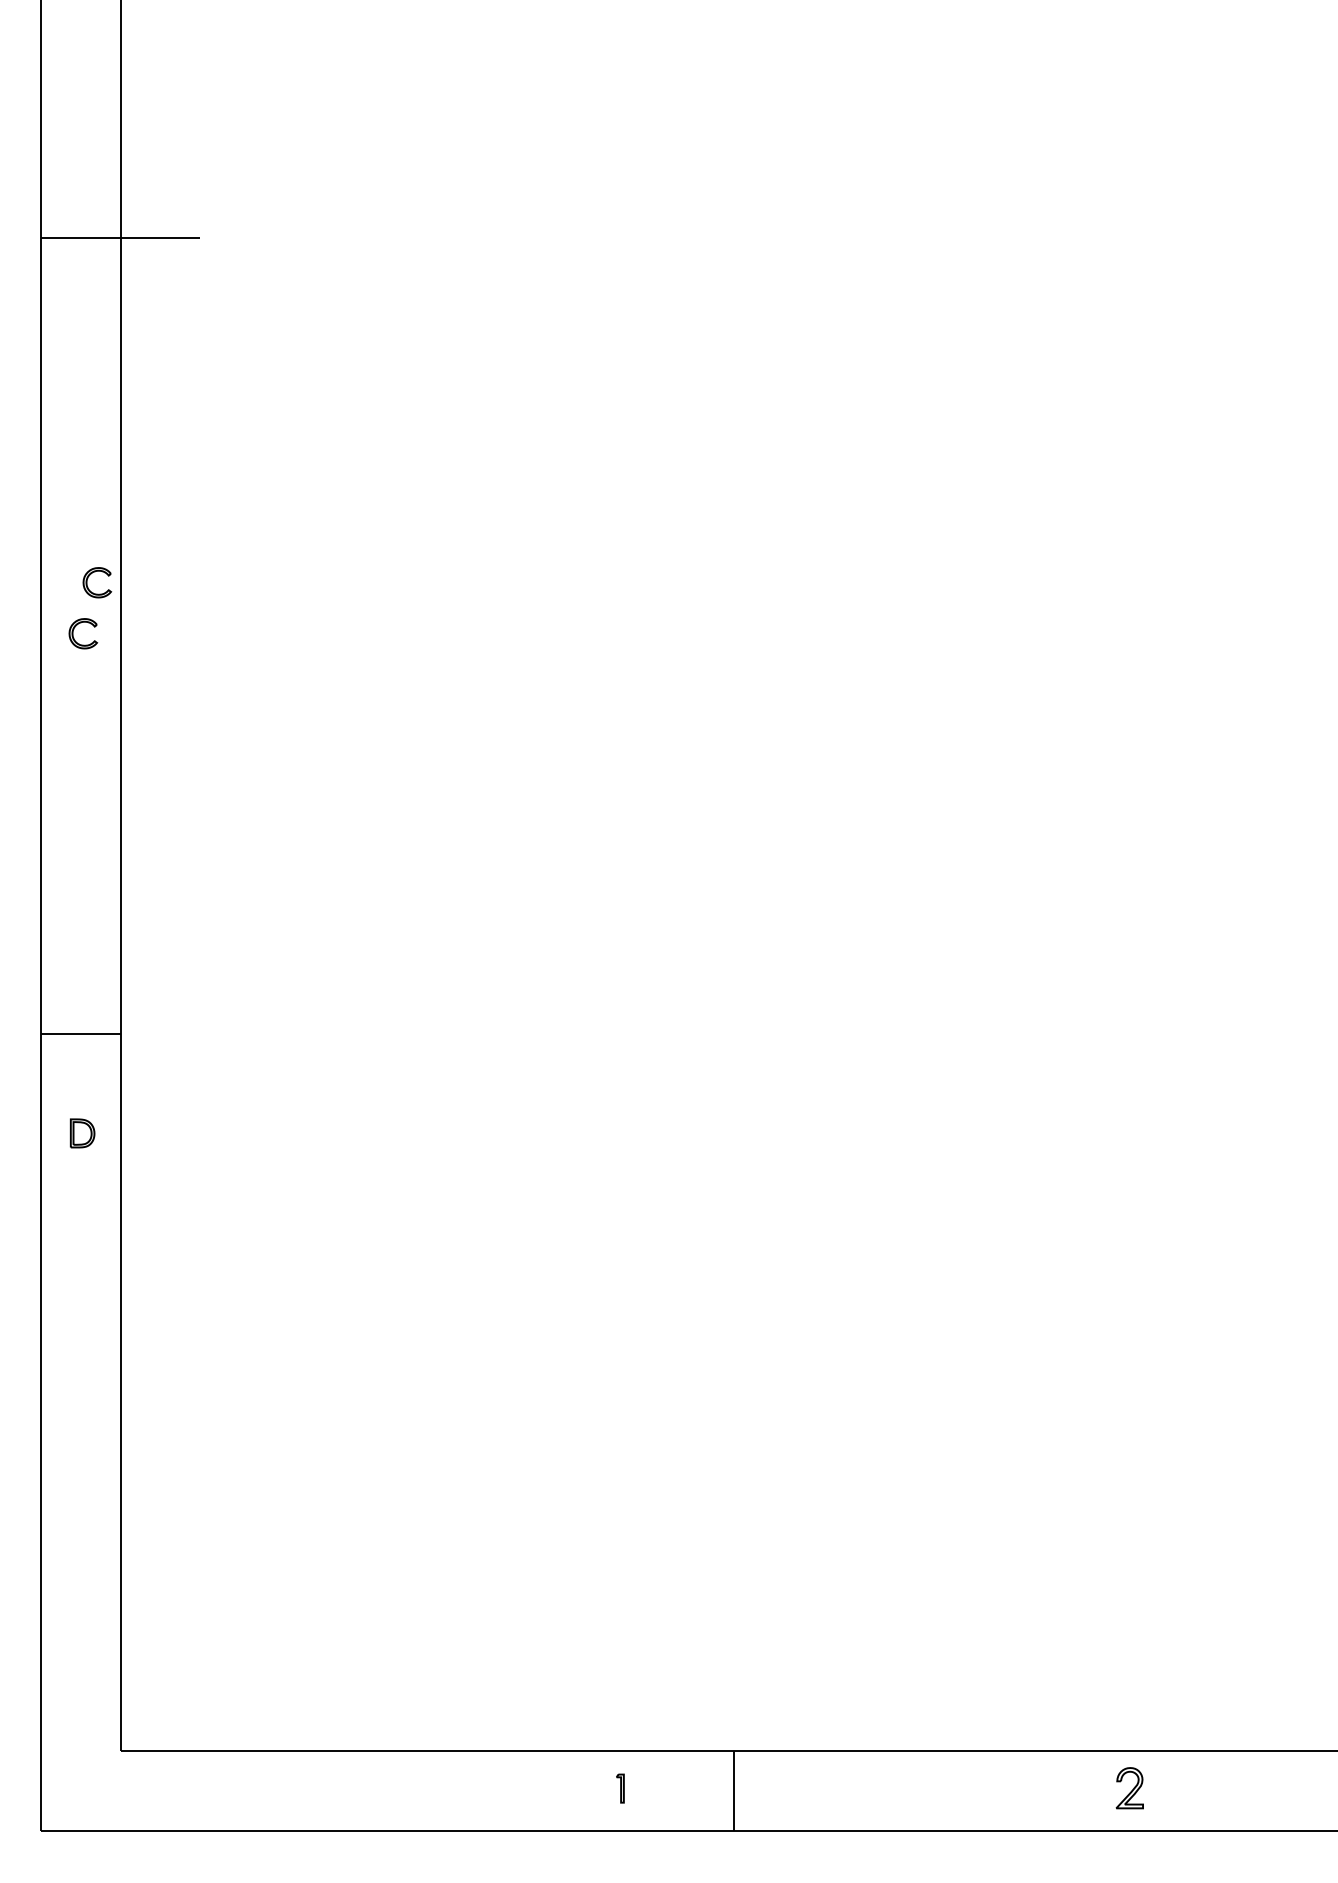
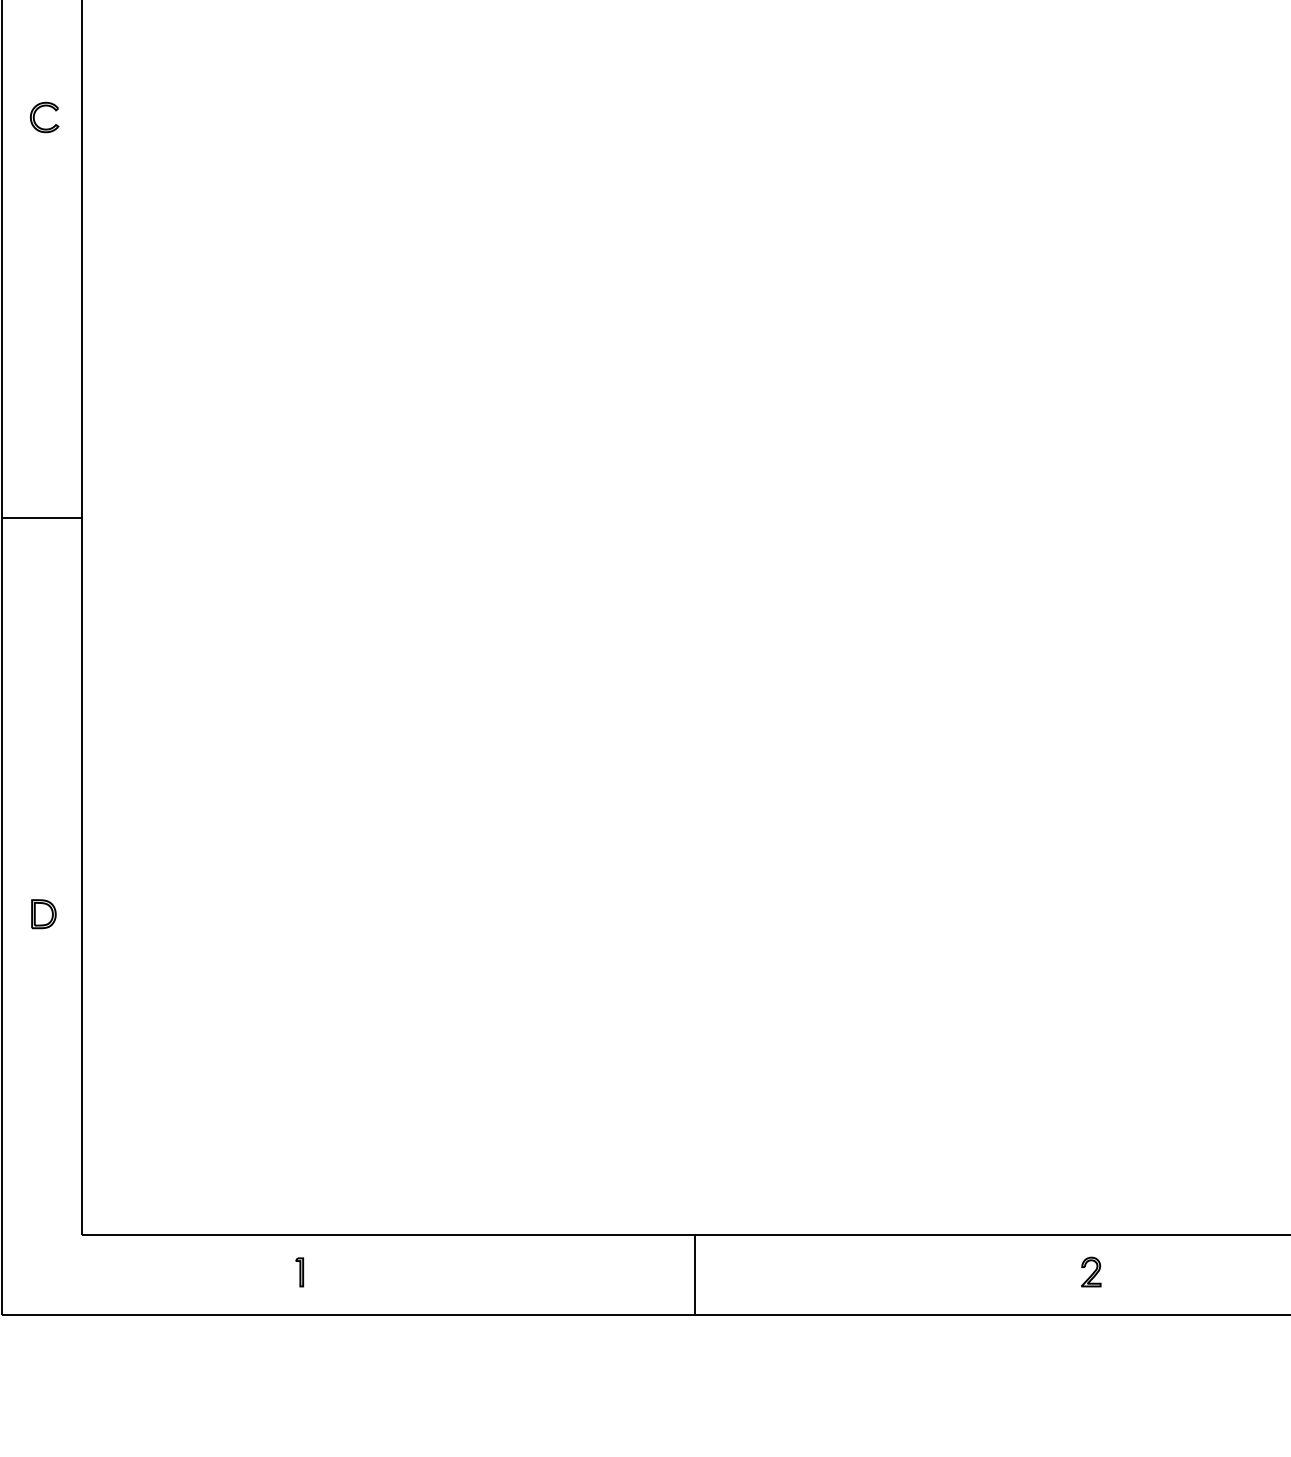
part: (88, 578) -> (49, 62), removed
part: (82, 1133) -> (43, 914), moved
part: (620, 1788) -> (299, 1272), moved
part: (1129, 1788) -> (1090, 1272), size x0.71

